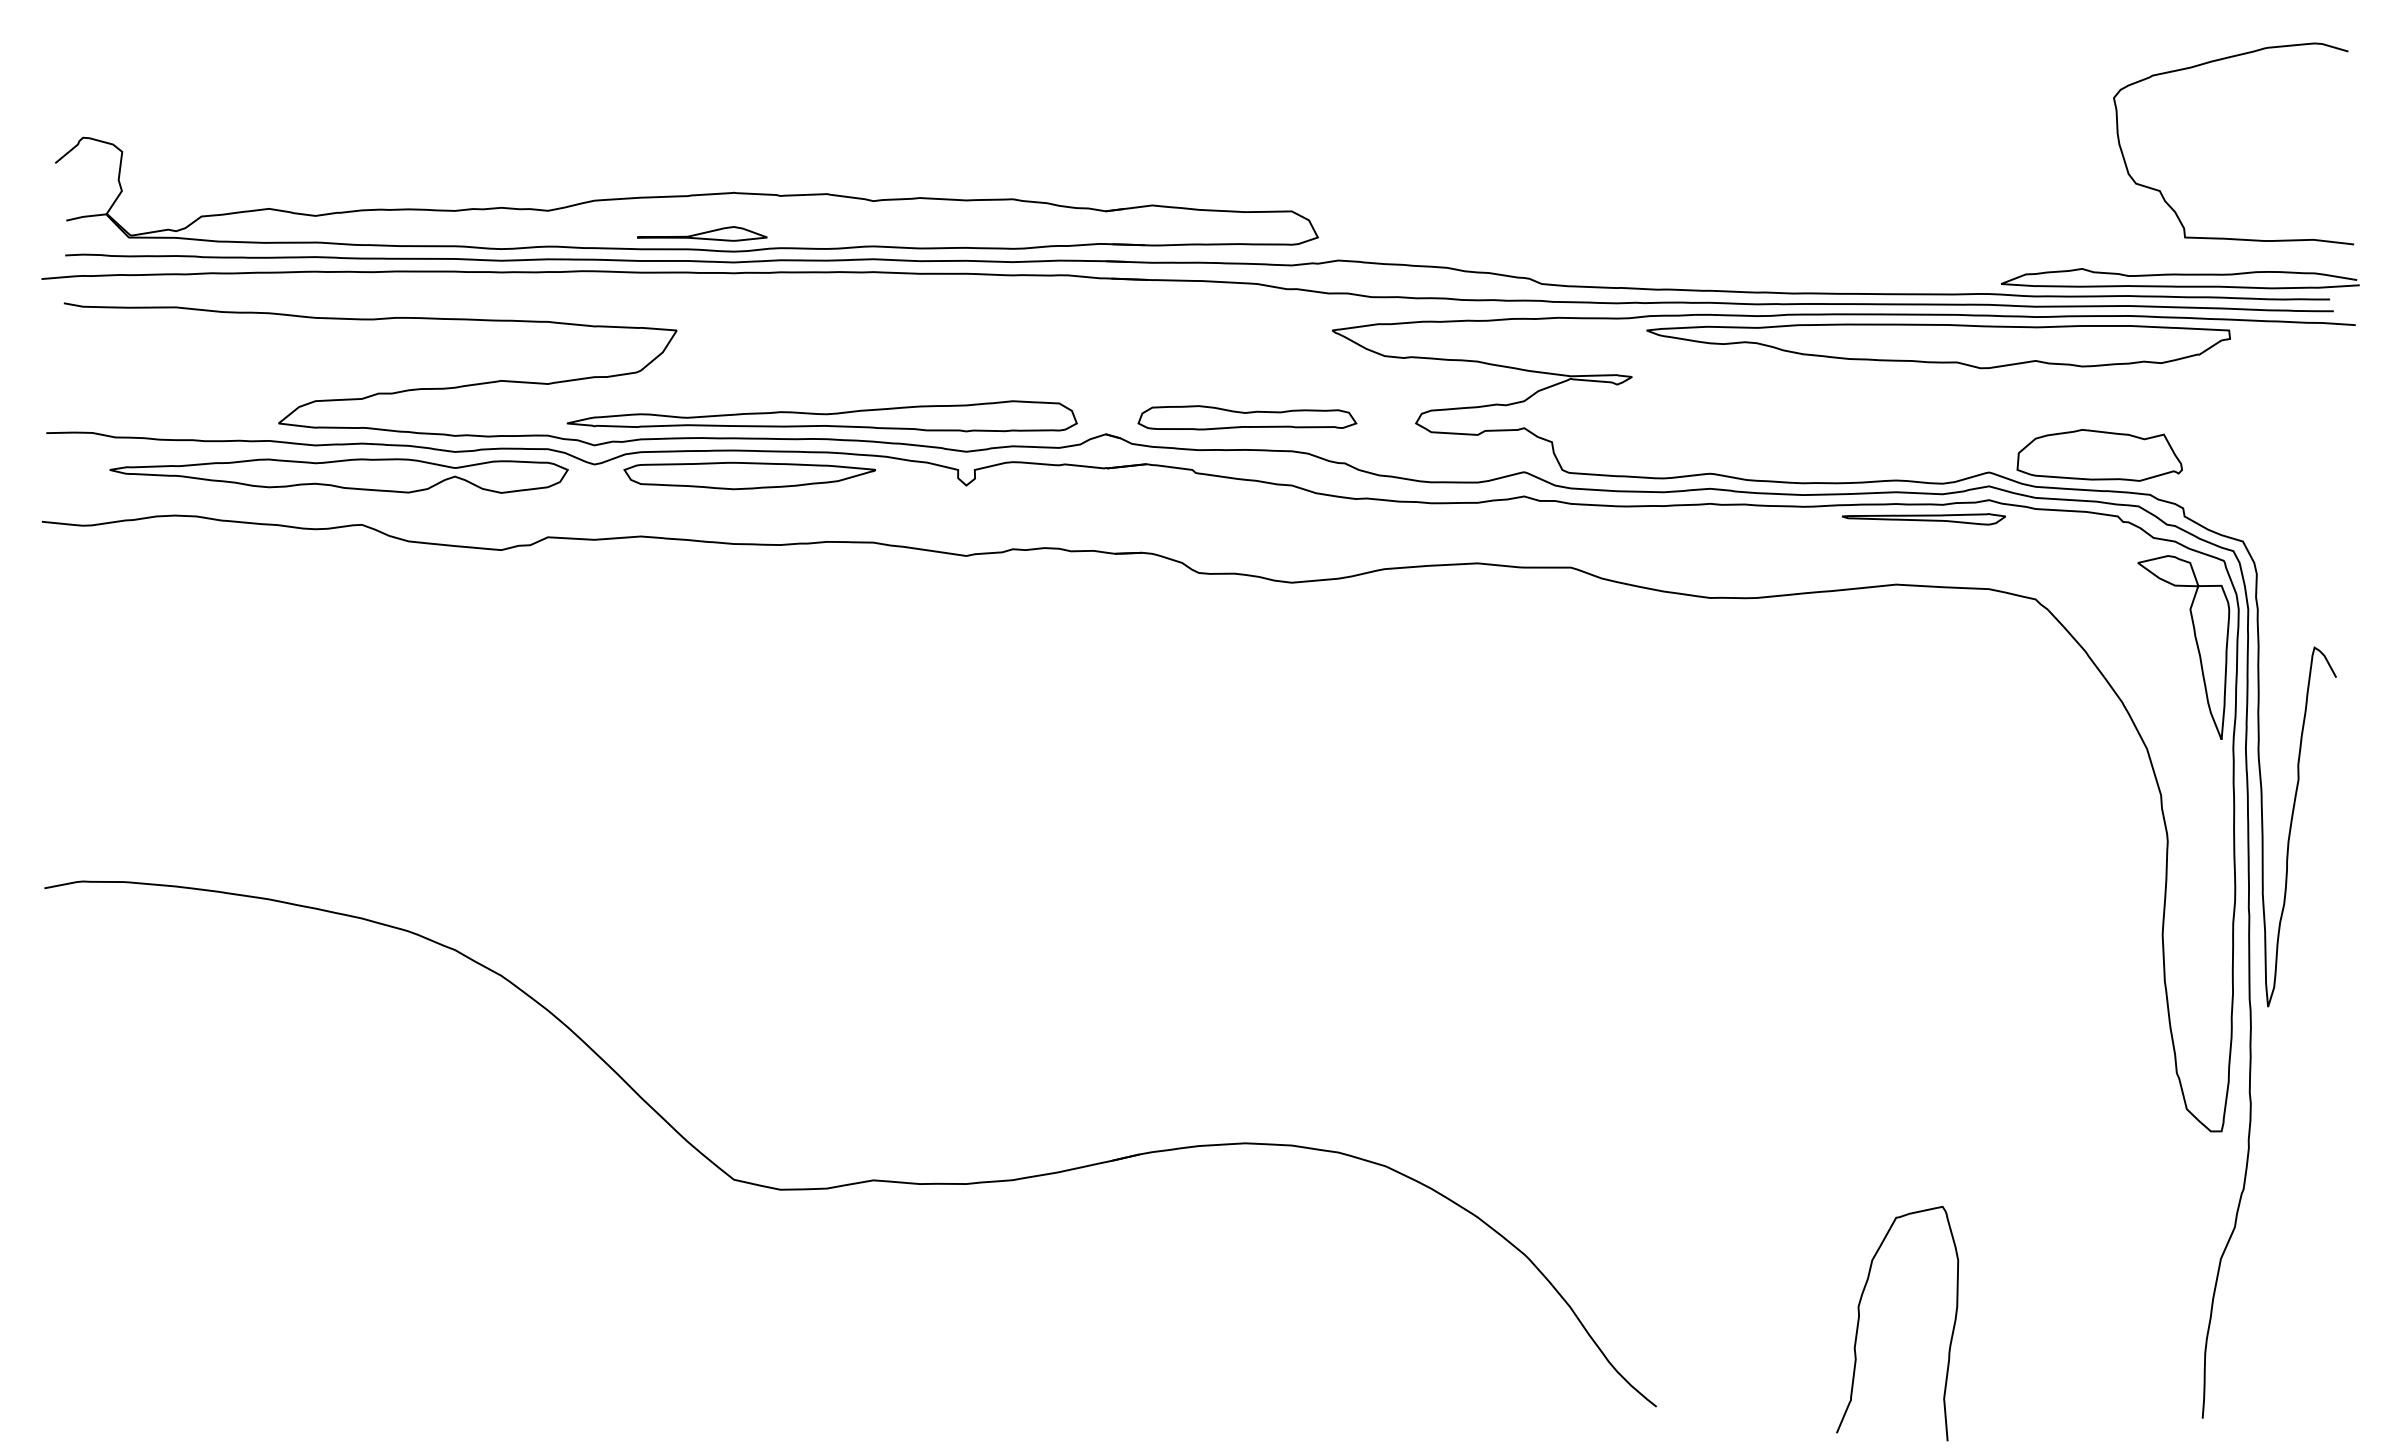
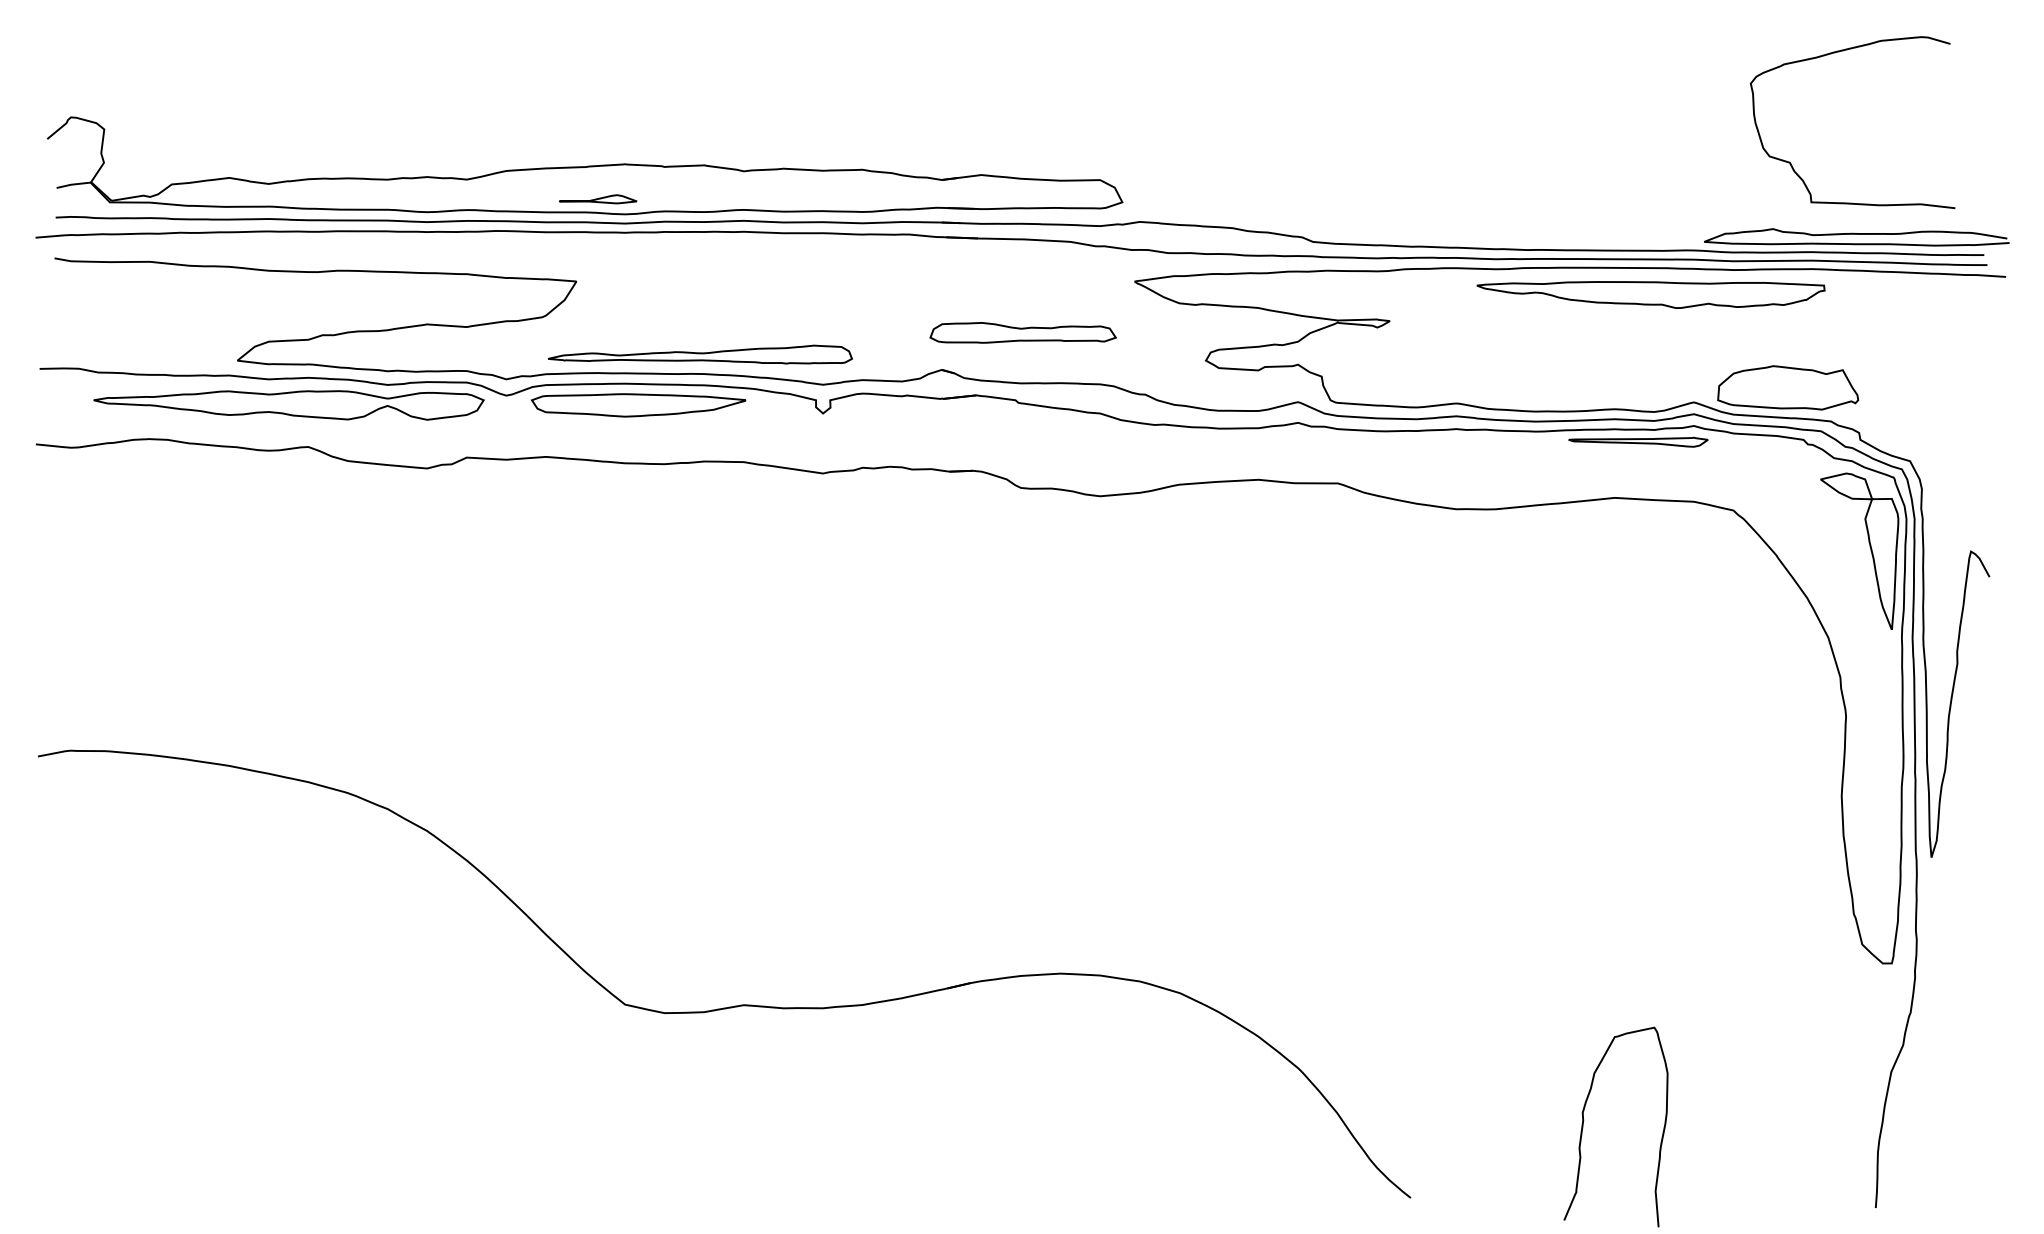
curve: (2209, 63) -> (1832, 54), moved
part: (702, 233) -> (598, 198), size x0.7
part: (1938, 346) -> (1650, 295), size x0.7
part: (821, 416) -> (699, 354), size x0.7
part: (1247, 417) -> (1023, 332), moved

